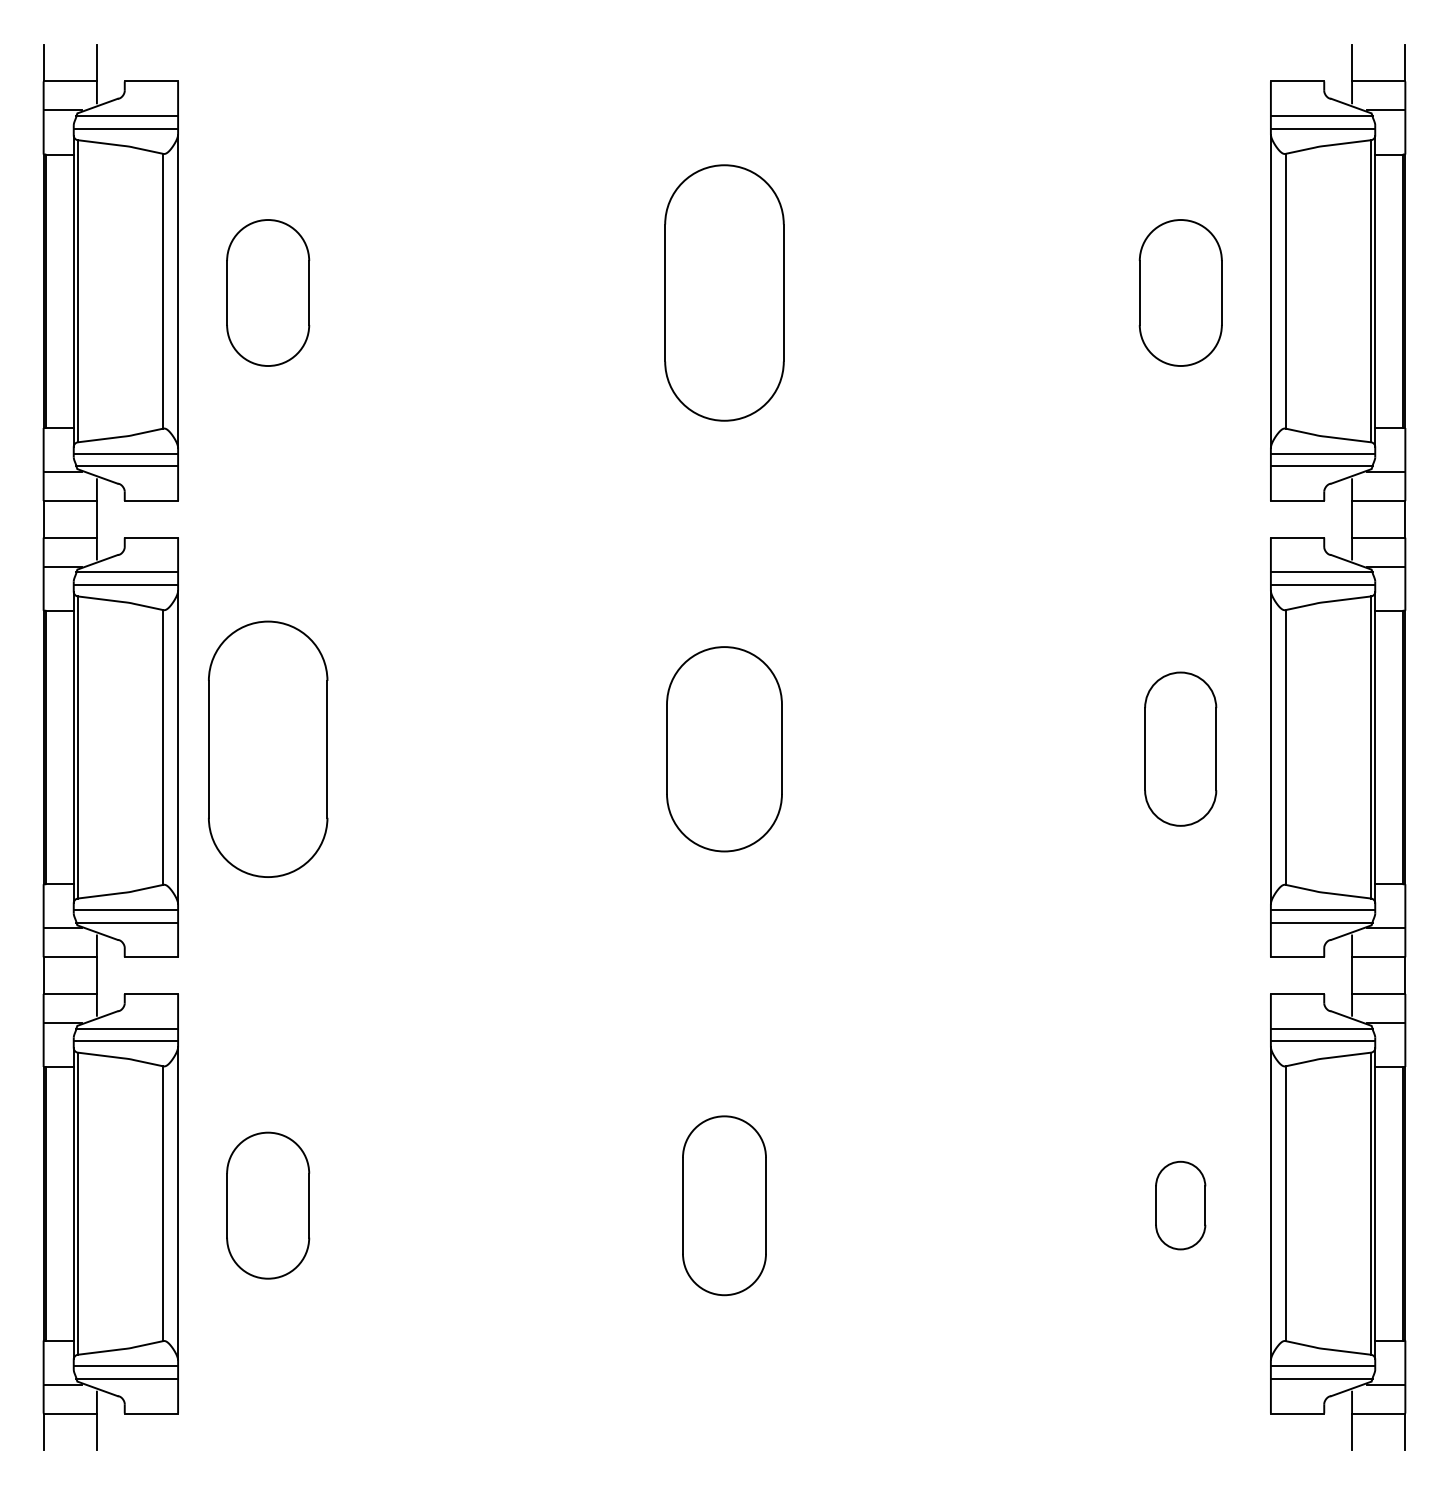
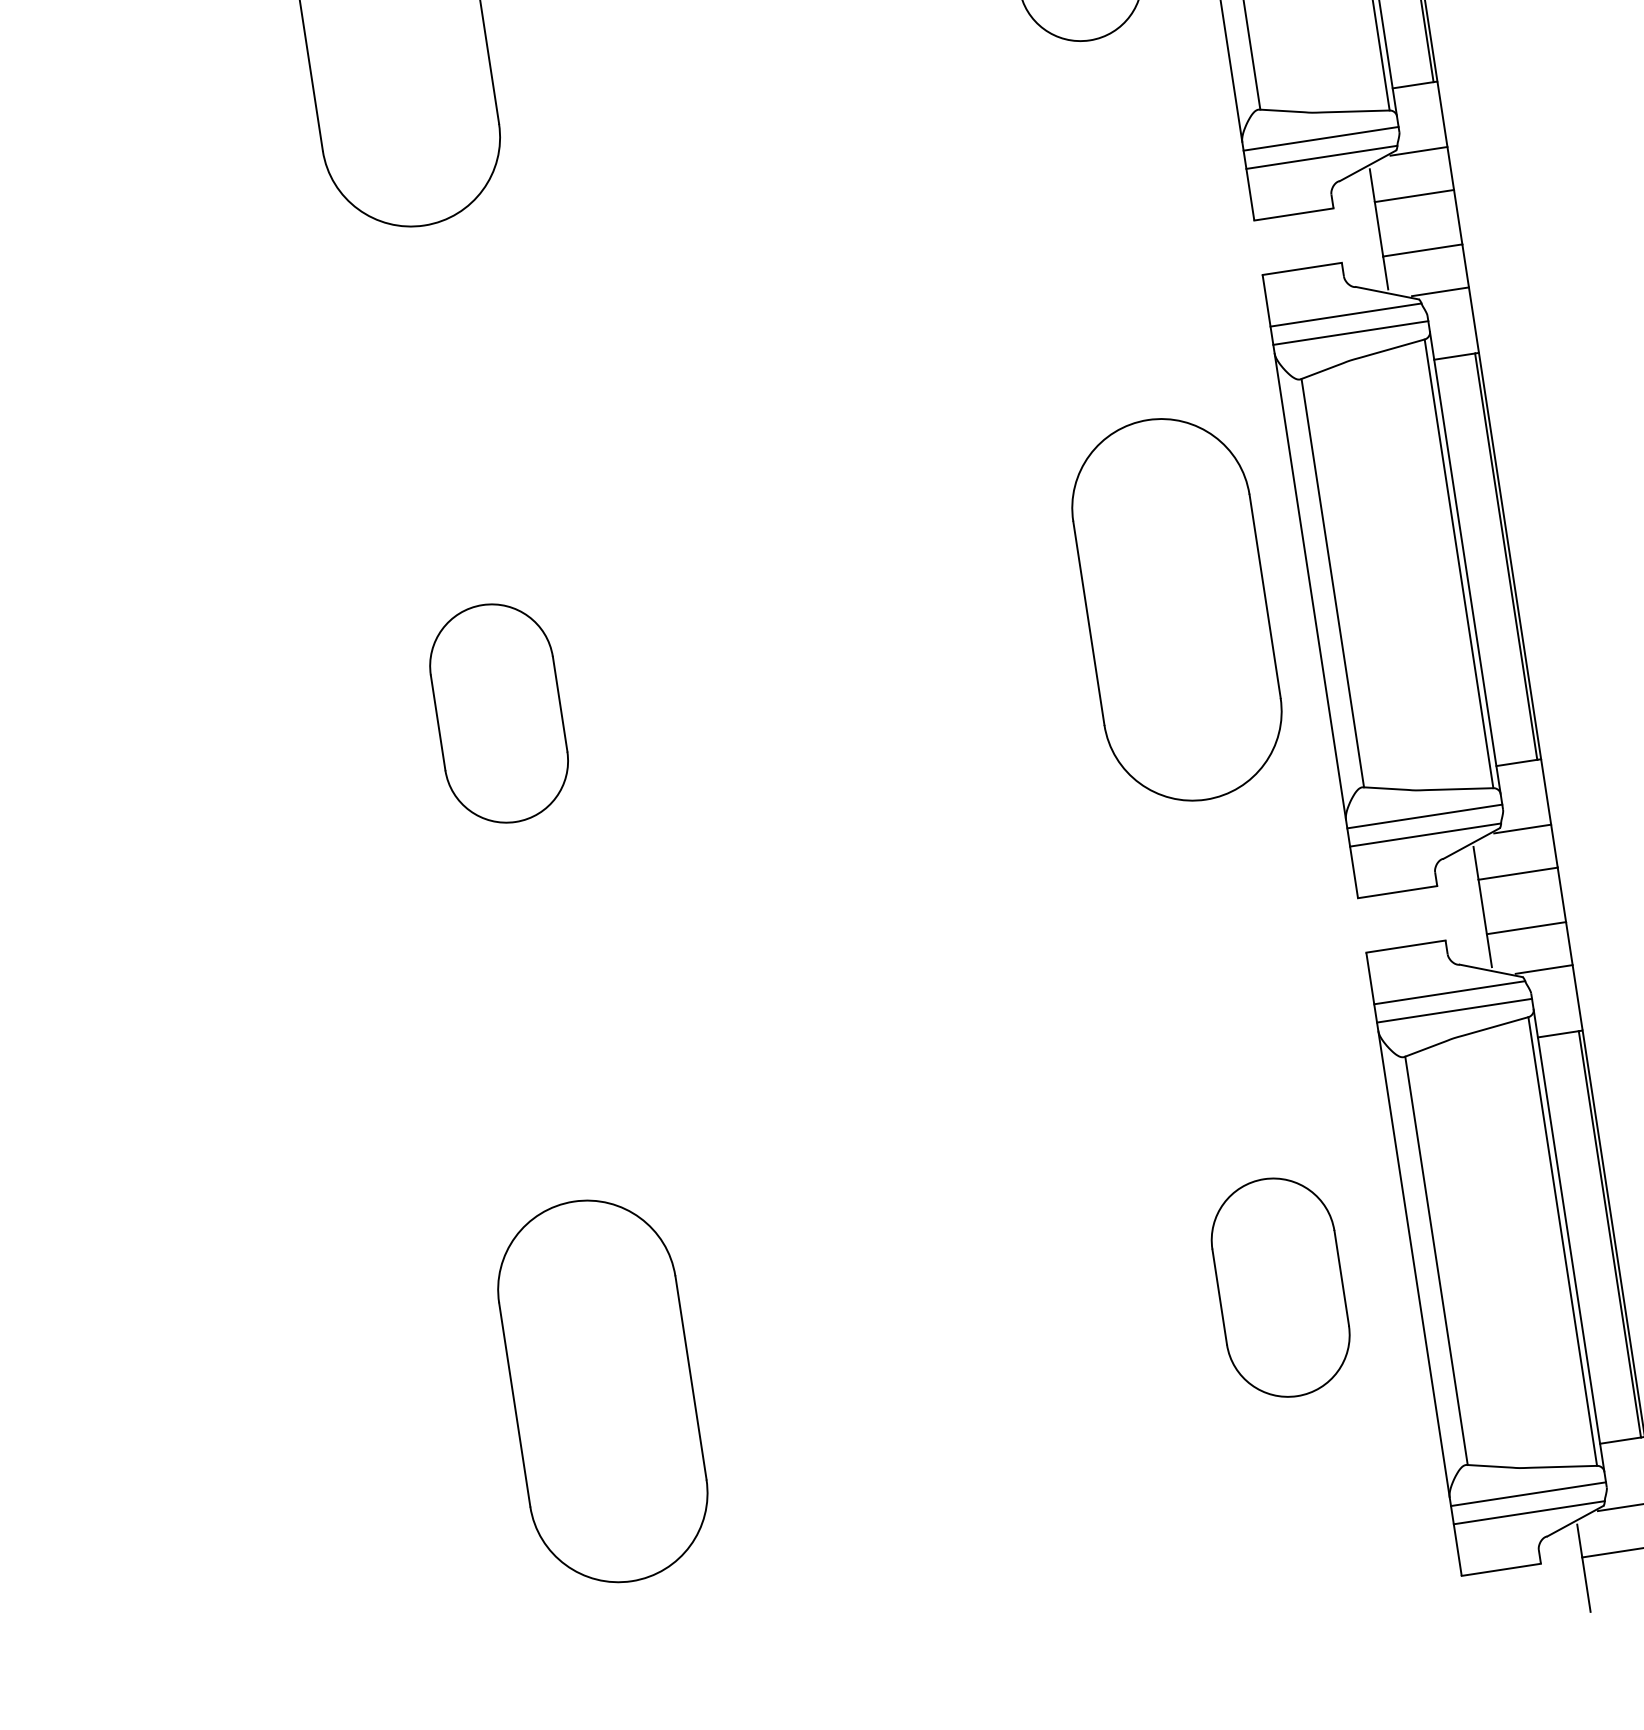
part: (1180, 748) -> (1176, 608), size x1.67
part: (724, 749) -> (499, 713), size x0.71
part: (724, 1205) -> (602, 1391), size x1.43
part: (1180, 1205) -> (1280, 1287), size x1.67

